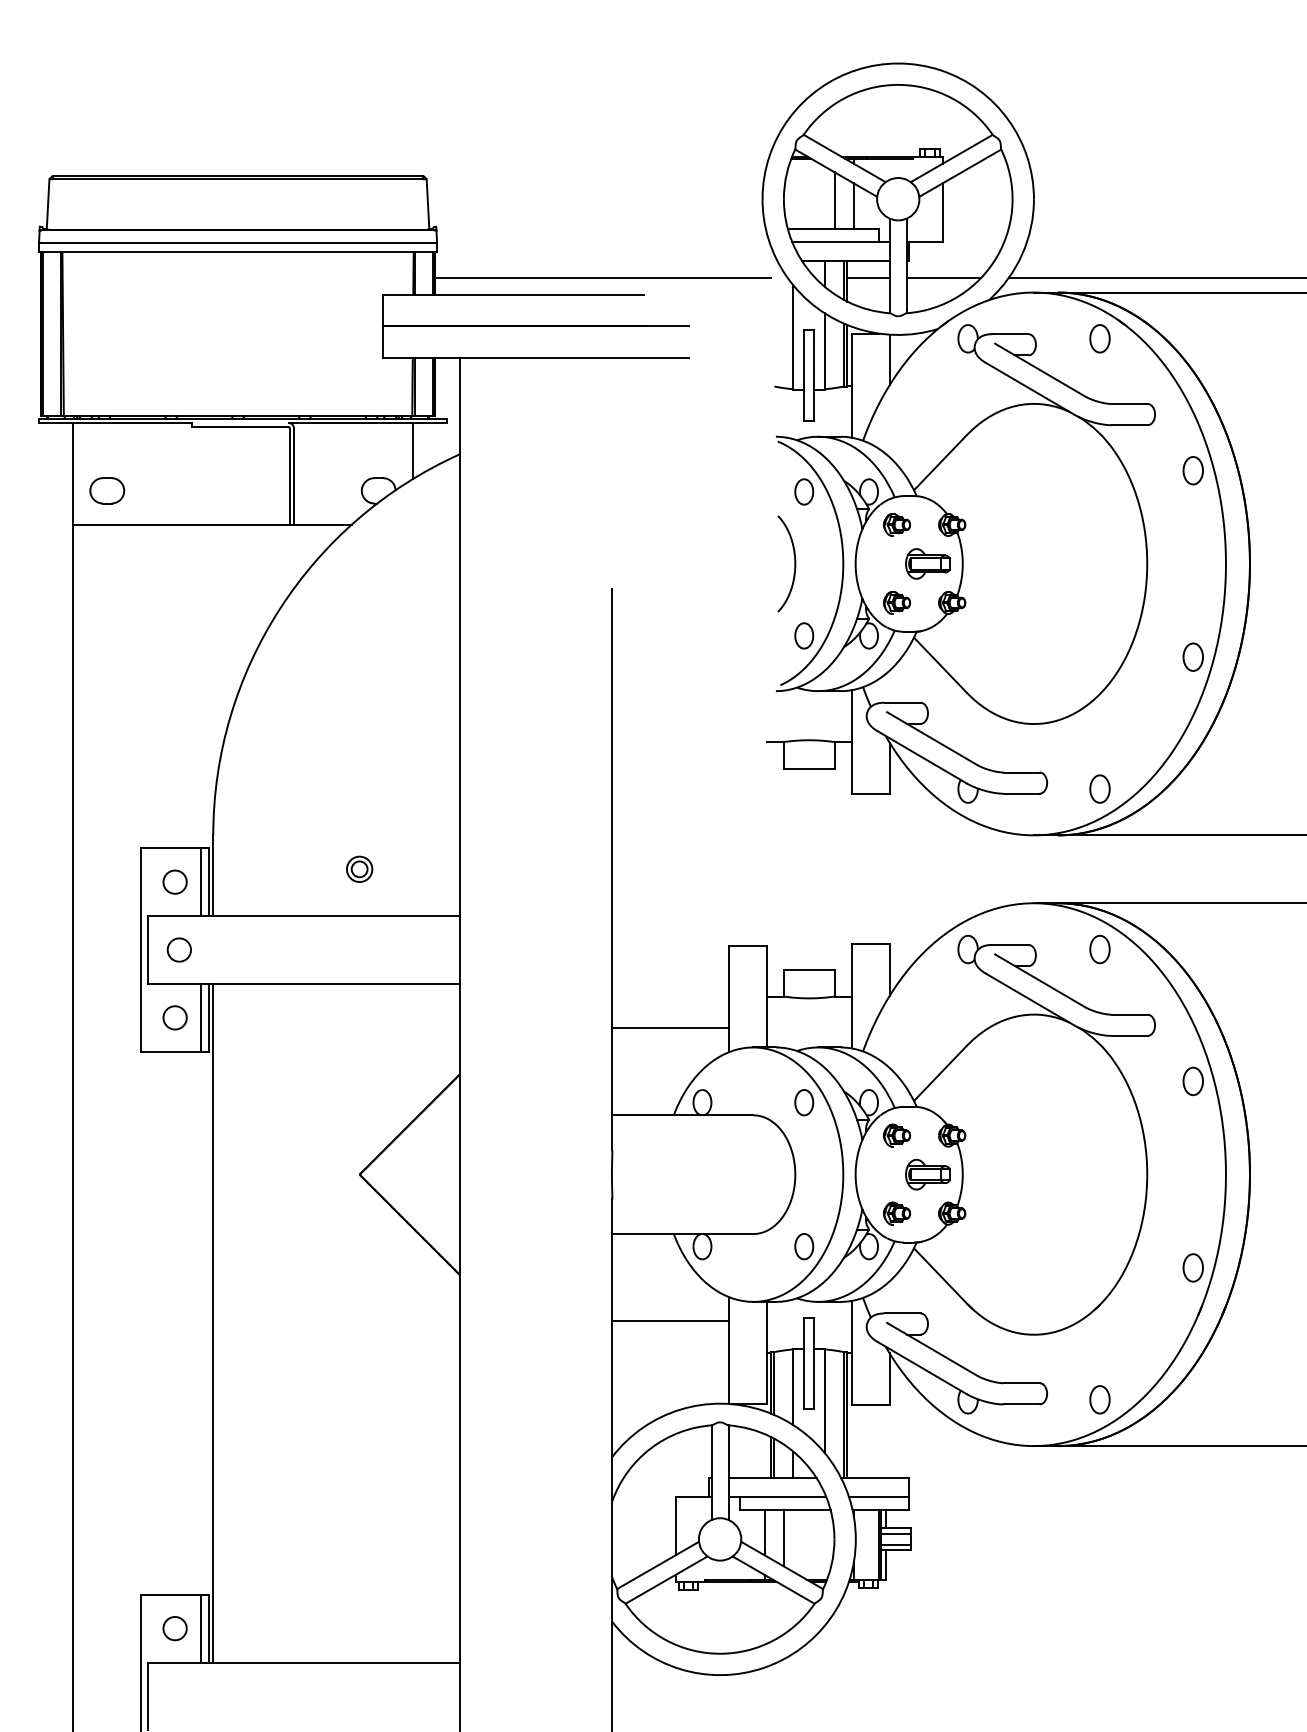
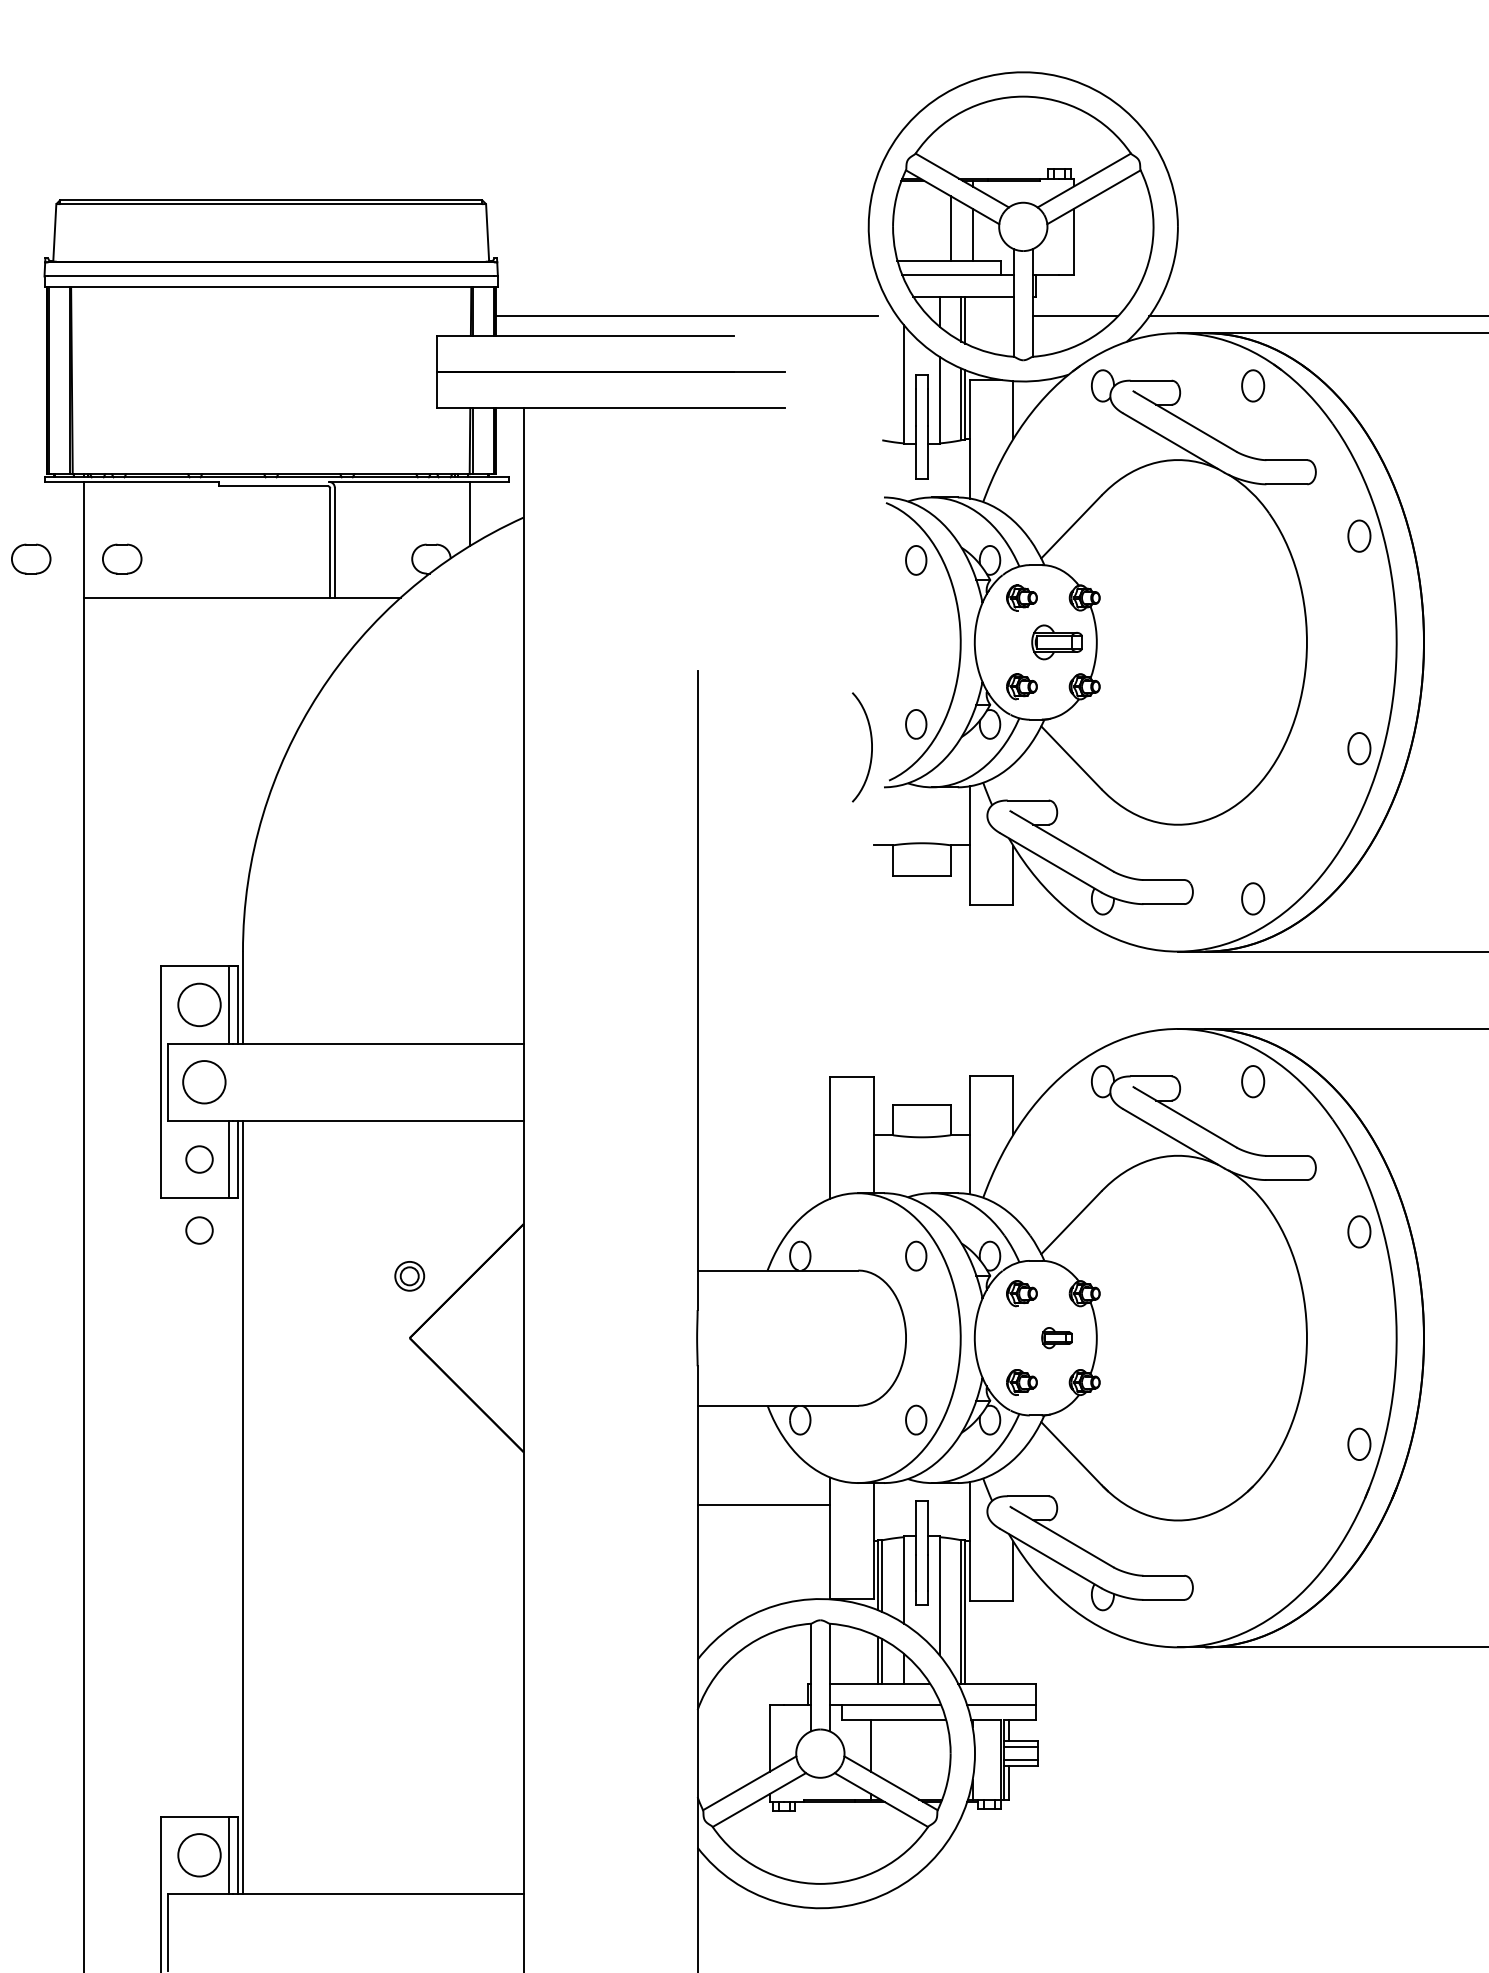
line: (868, 277) -> (989, 316), removed
part: (27, 490) -> (31, 558), added
curve: (794, 564) -> (871, 747), moved
part: (359, 869) -> (409, 1276), moved
circle: (175, 881) -> (199, 1004), size x1.6
circle: (179, 949) -> (204, 1081), size x1.6
line: (670, 1028) -> (763, 1171), removed
circle: (175, 1080) -> (199, 1230), added
part: (927, 1174) -> (1056, 1337), size x0.6
part: (1100, 1399) -> (1253, 1594), removed
line: (783, 1538) -> (892, 1752), removed
circle: (175, 1628) -> (199, 1855), size x1.6

